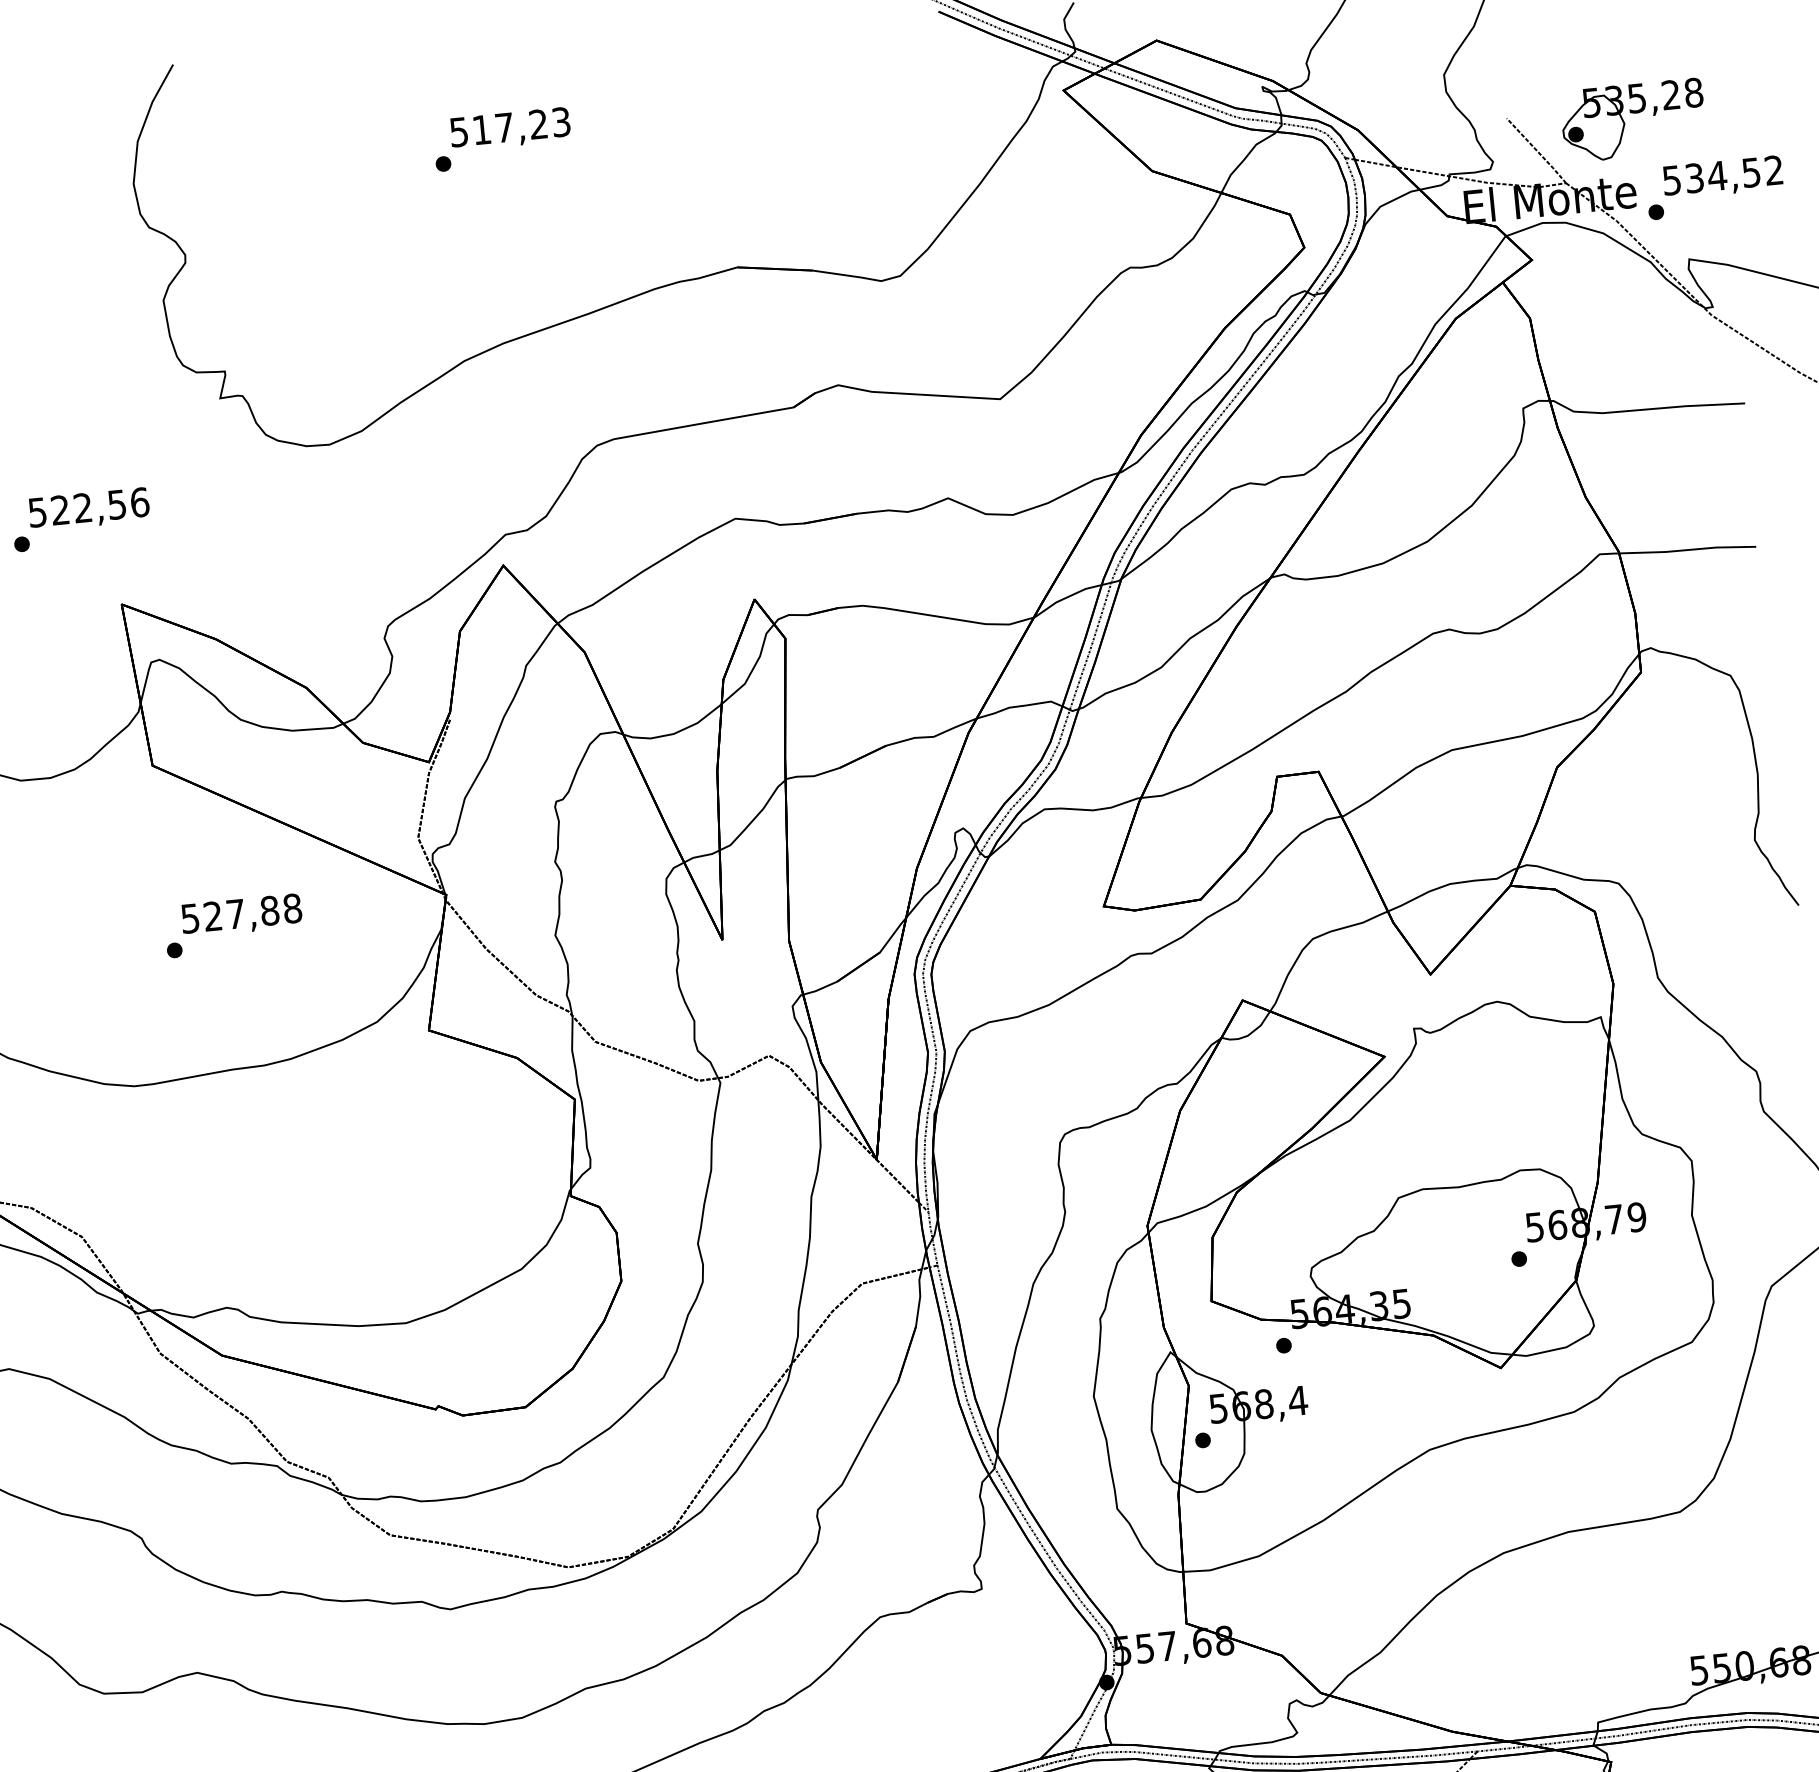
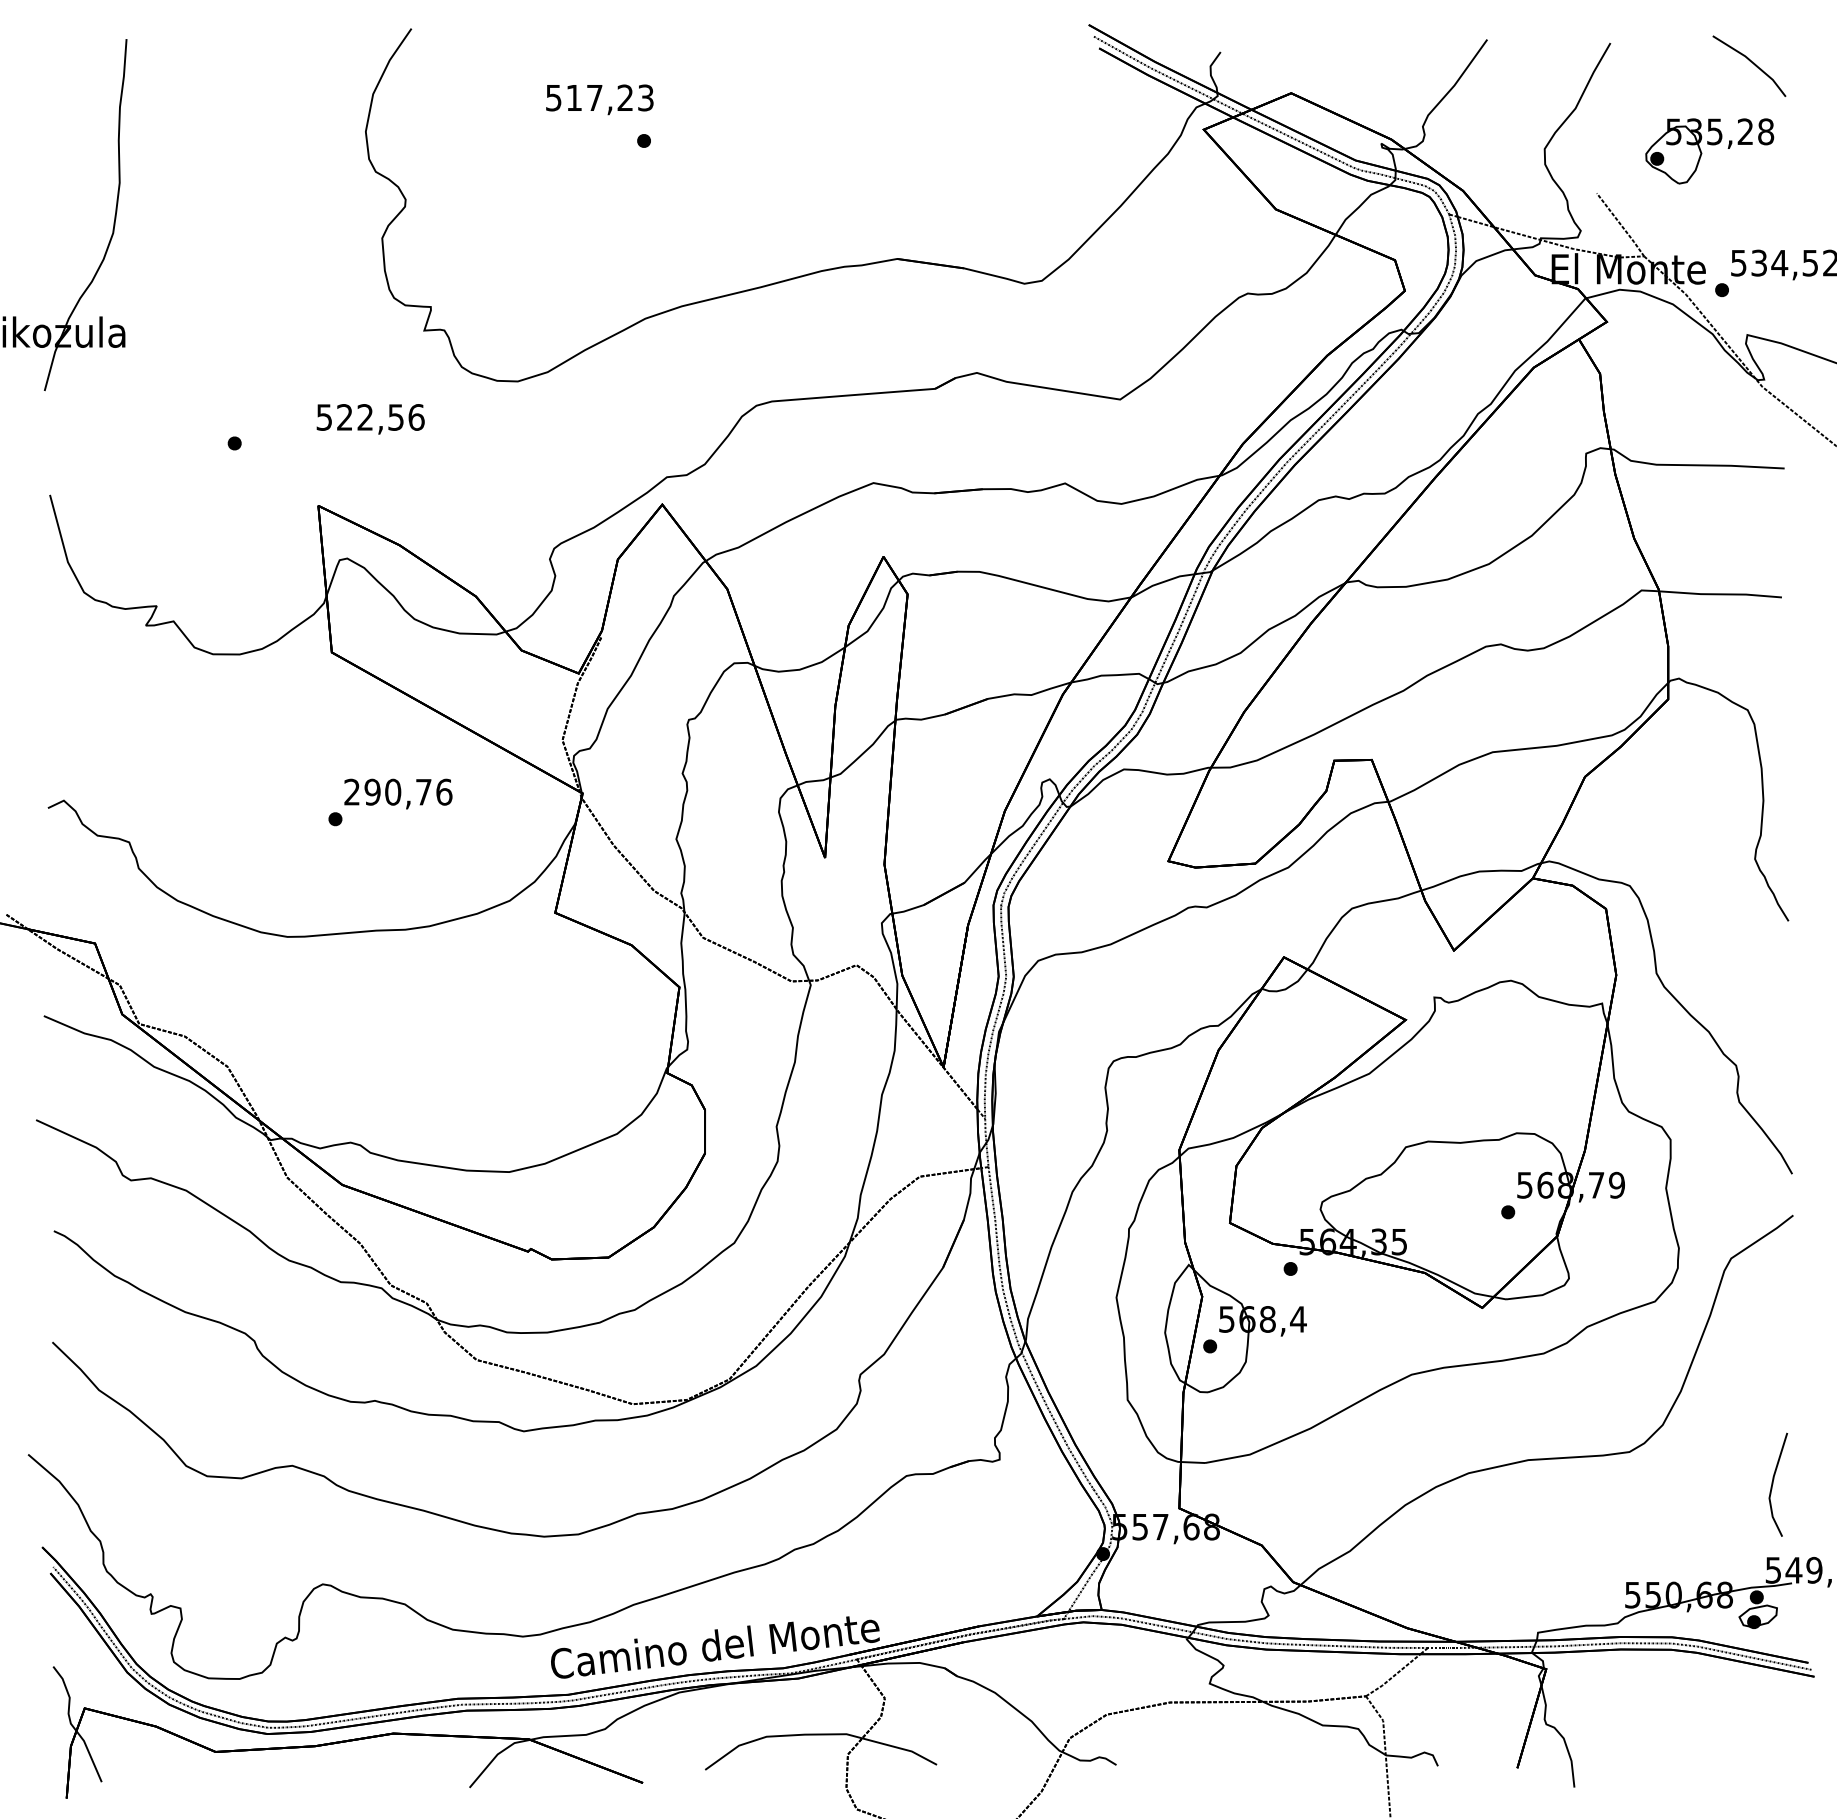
part: (1633, 114) -> (1710, 145), moved
text: (510, 128) -> (599, 99), moved
text: (89, 509) -> (370, 419), moved
text: (241, 912) -> (398, 791), 527,88 -> 290,76

